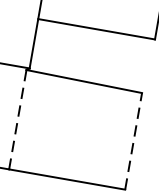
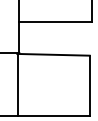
line: (17, 119) -> (17, 84), dashed -> solid
line: (133, 140) -> (89, 85), dashed -> solid

